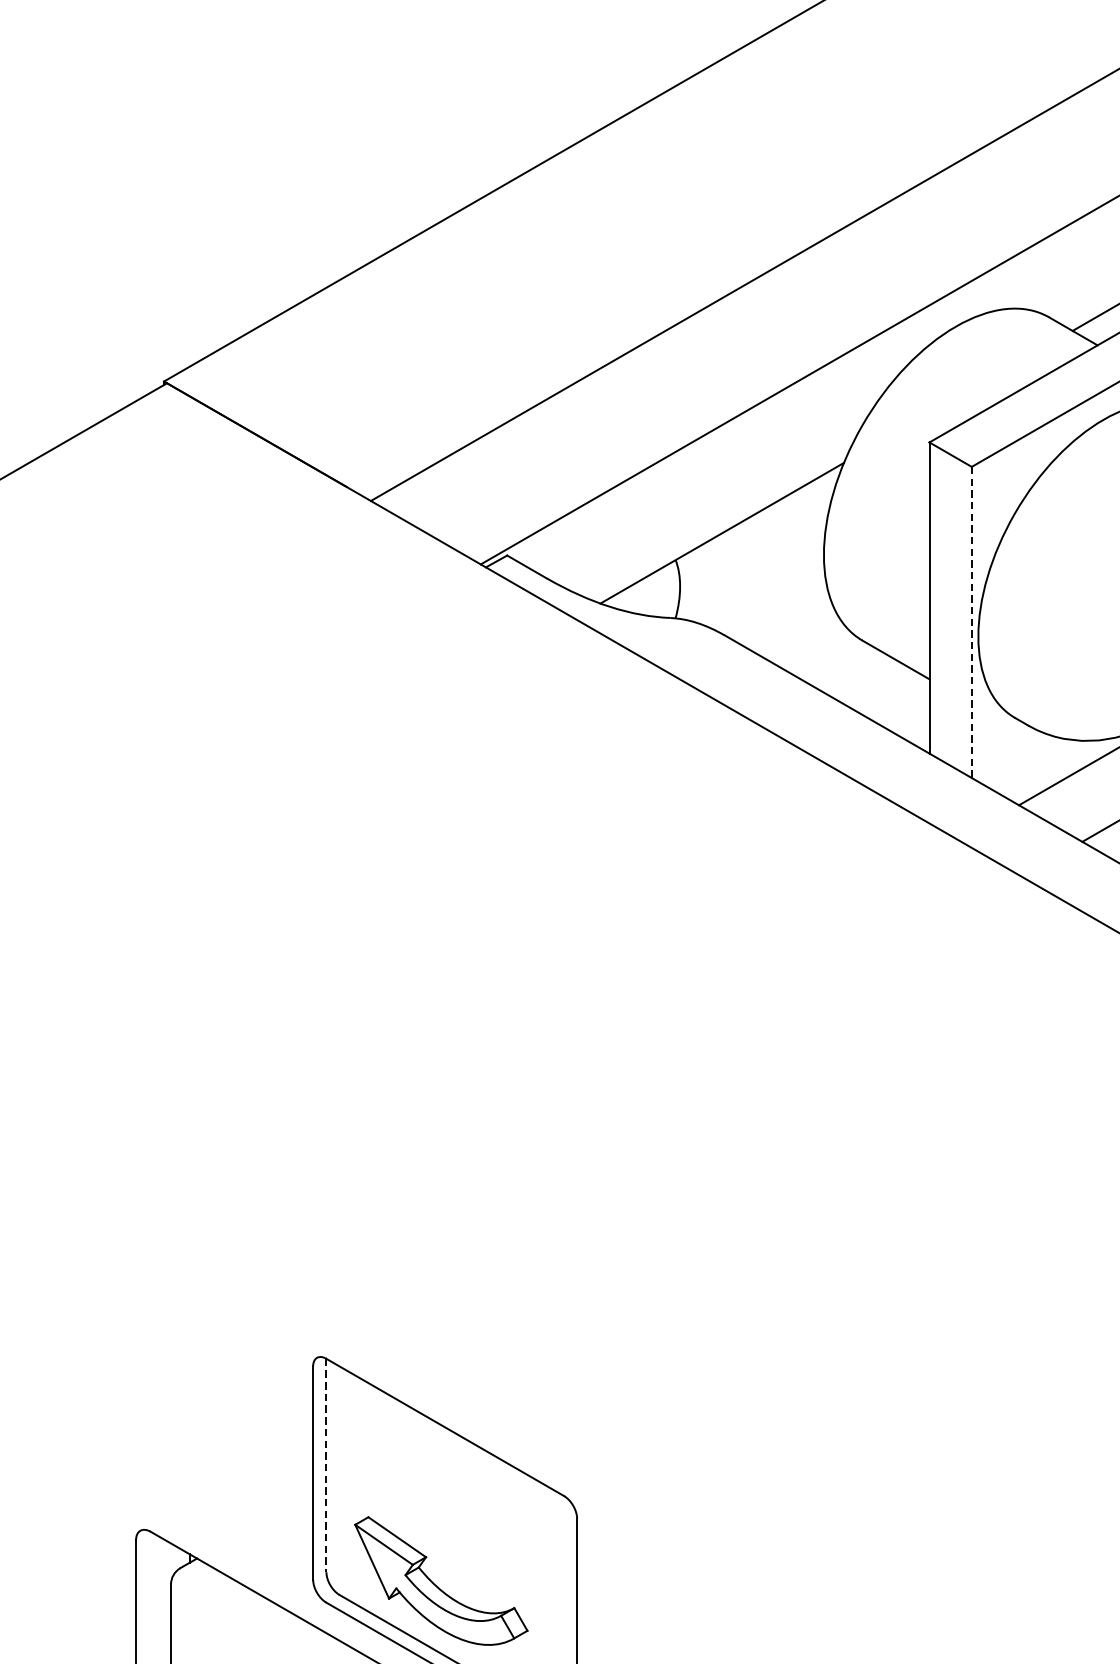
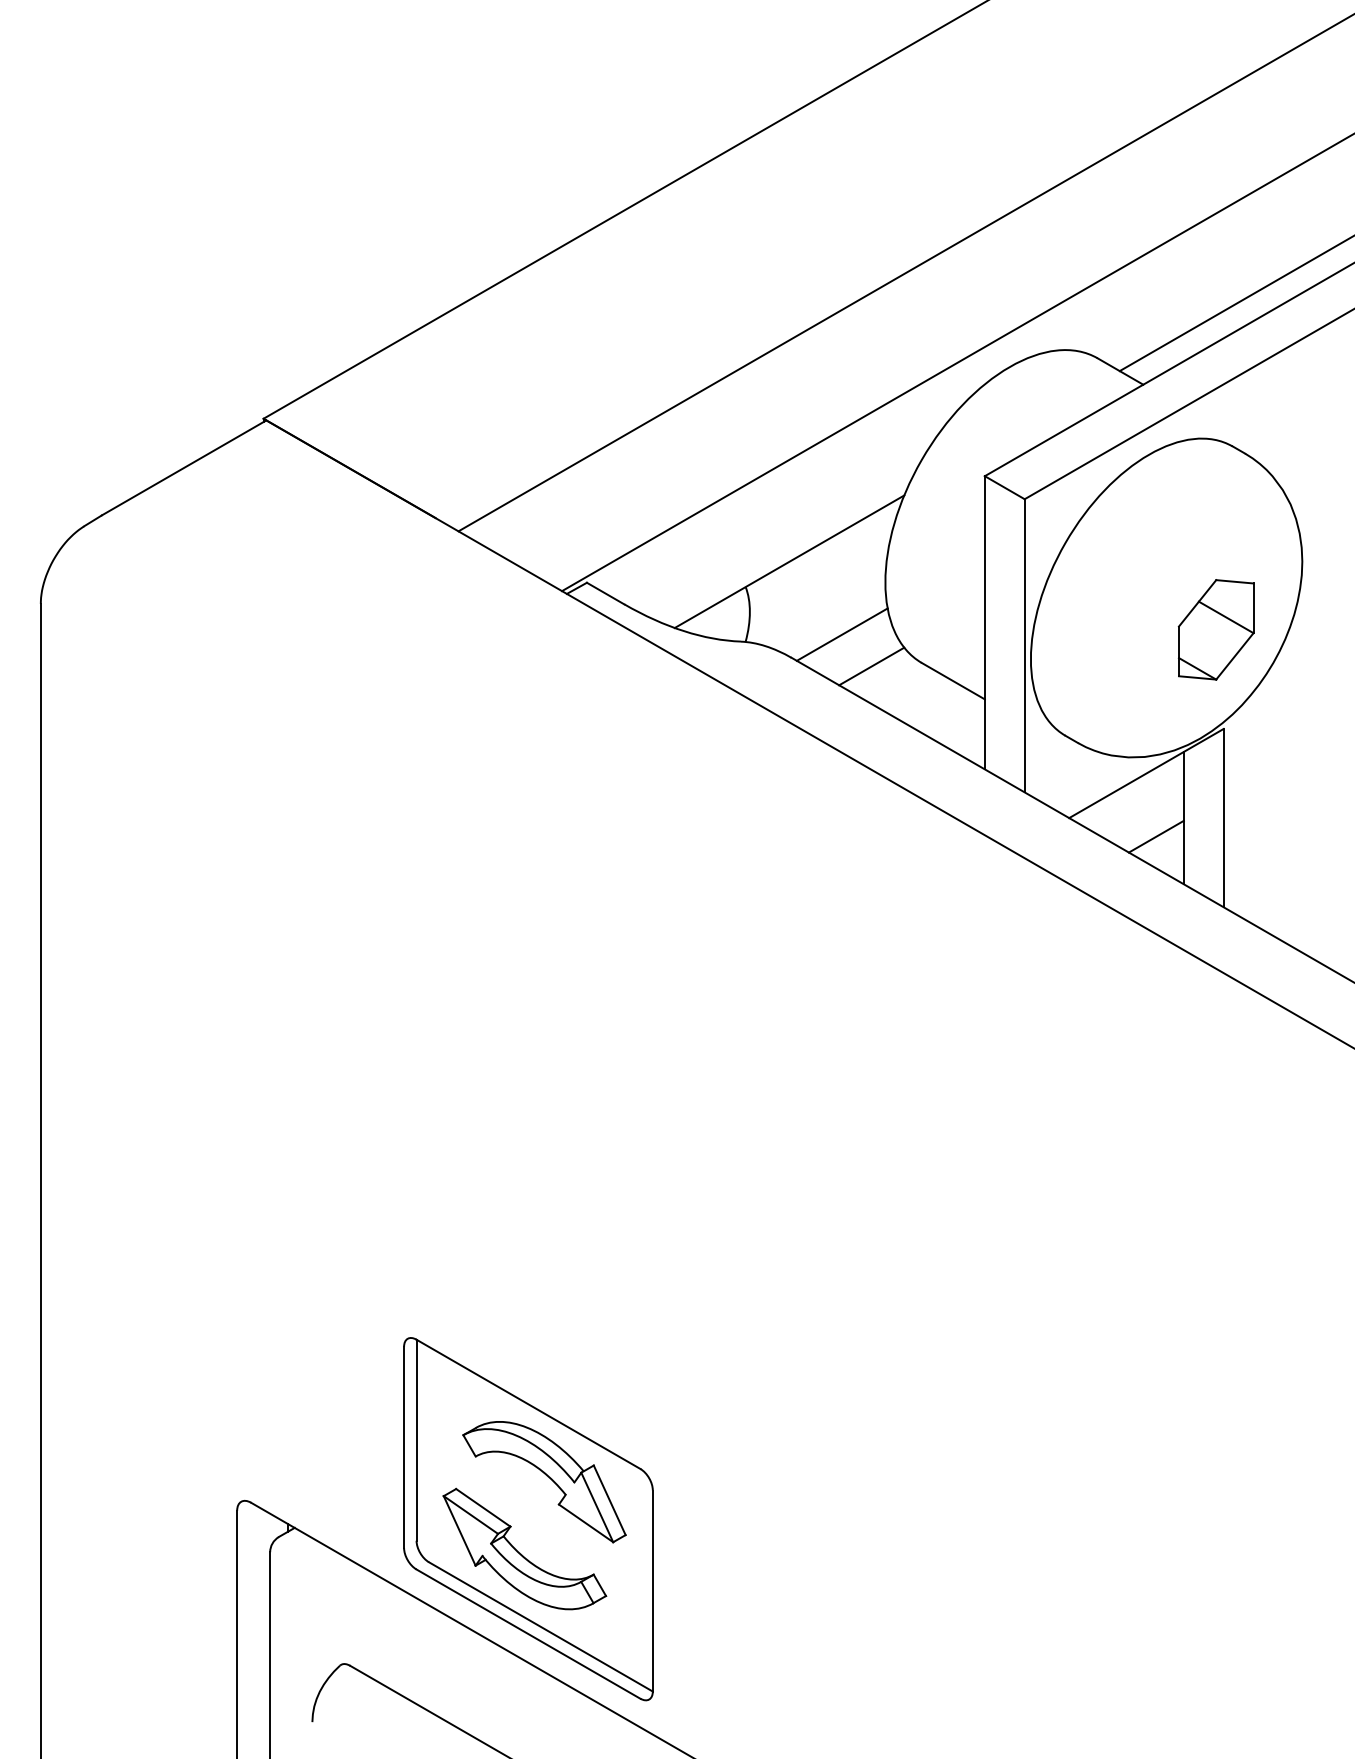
line: (777, 610) -> (841, 634), added
line: (971, 622) -> (1024, 645), dashed -> solid
line: (809, 644) -> (871, 666), added
line: (326, 1465) -> (416, 1440), dashed -> solid
part: (464, 1503) -> (546, 1476), added

